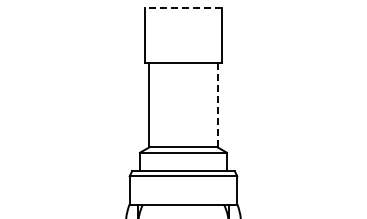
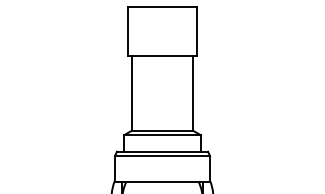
line: (183, 7) -> (162, 6), dashed -> solid
line: (217, 104) -> (192, 92), dashed -> solid

